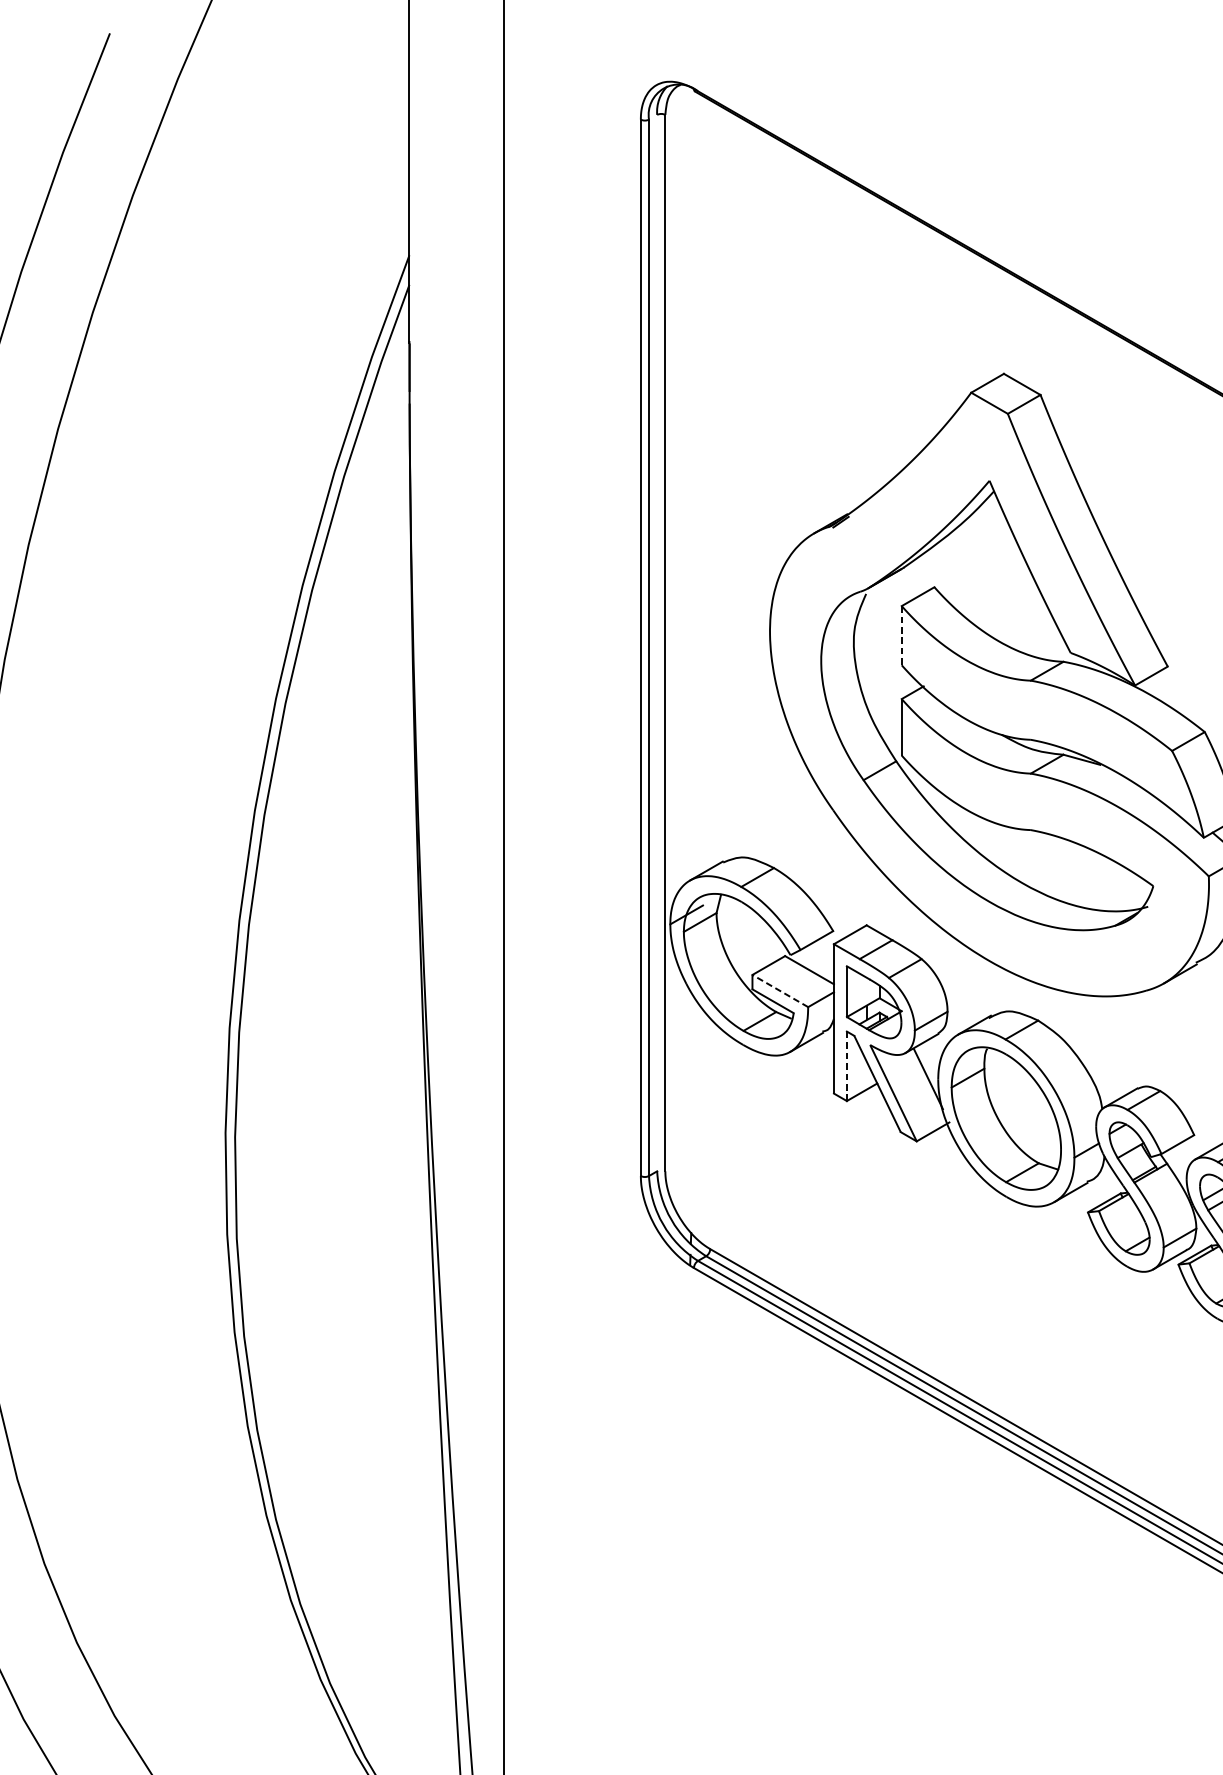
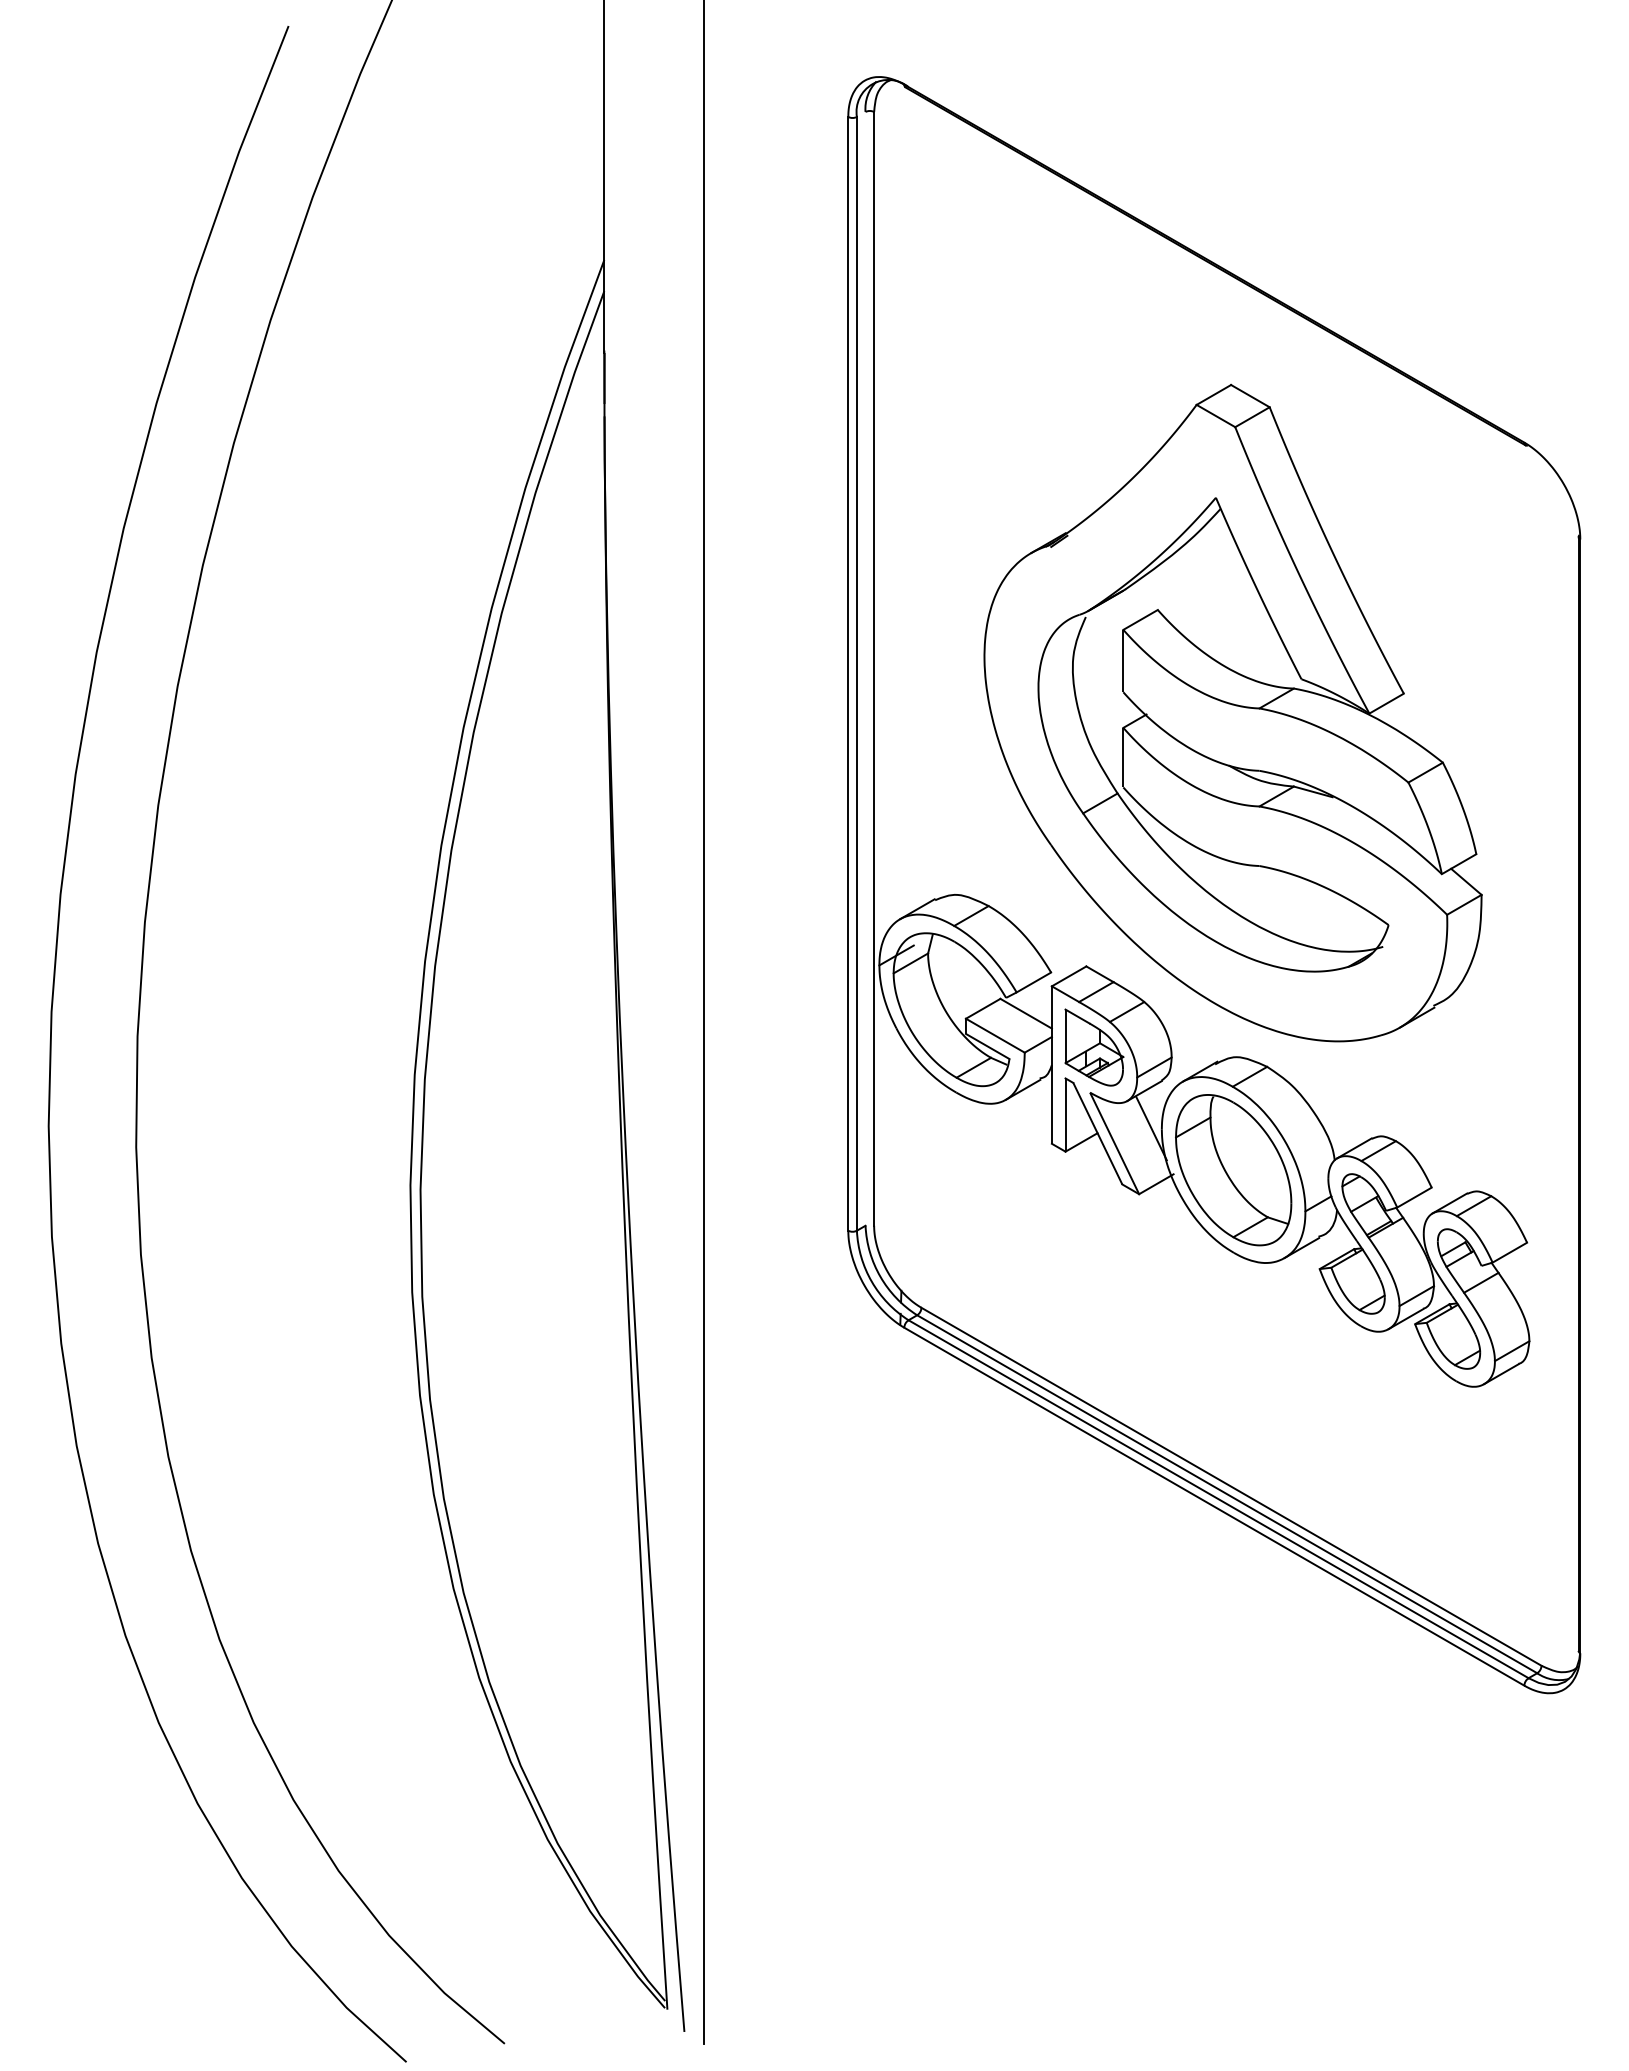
line: (901, 636) -> (1123, 661), dashed -> solid
line: (780, 990) -> (995, 1035), dashed -> solid
line: (846, 1065) -> (1065, 1114), dashed -> solid

